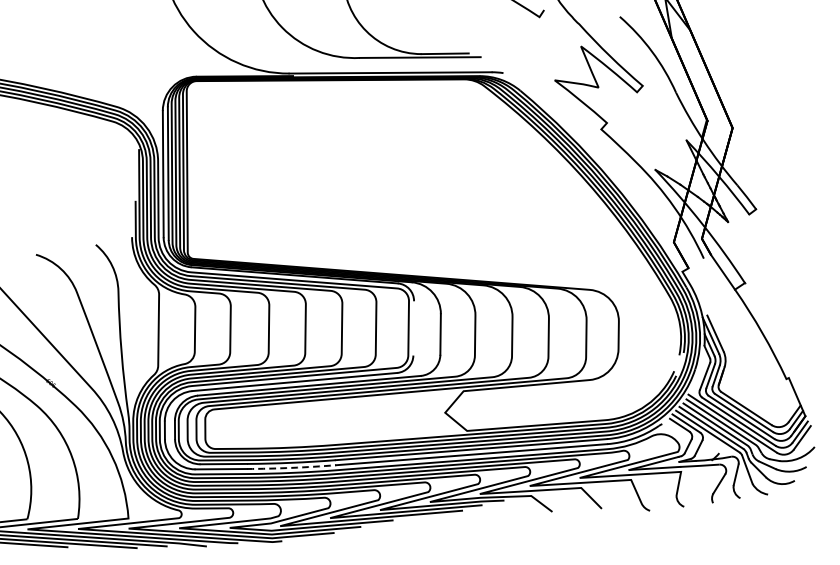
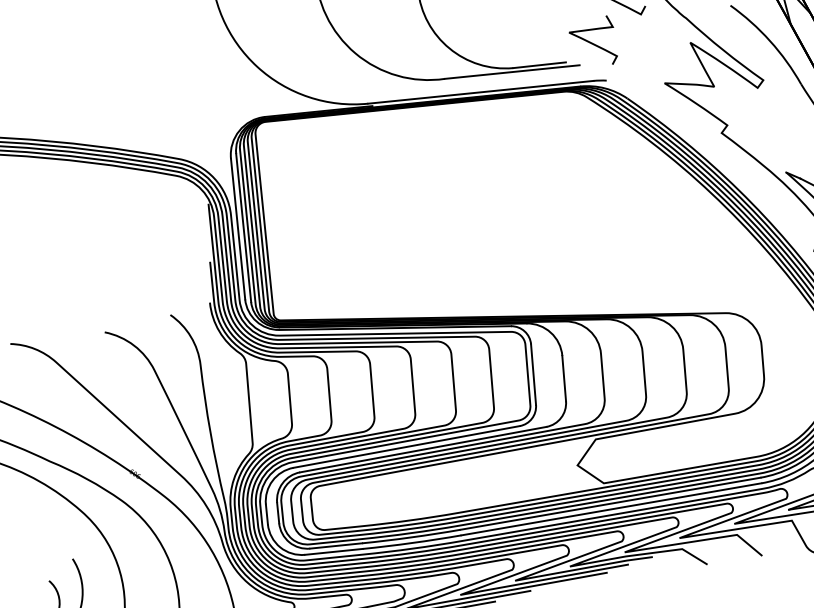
curve: (493, 37) -> (591, 41), added
line: (413, 328) -> (533, 374), added
arc: (291, 467) -> (411, 542), dashed -> solid

